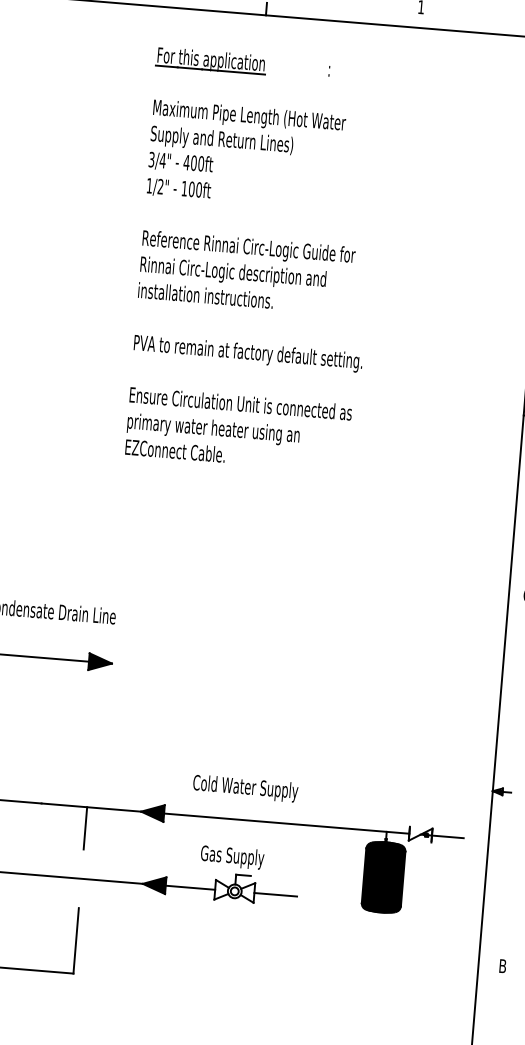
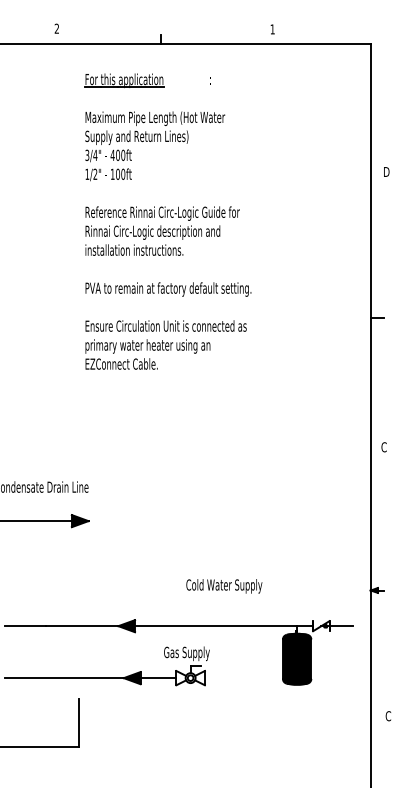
text: (245, 788) -> (224, 586), moved
line: (85, 828) -> (79, 641), removed
line: (274, 895) -> (219, 678), removed
text: (502, 966) -> (388, 716), B -> C

